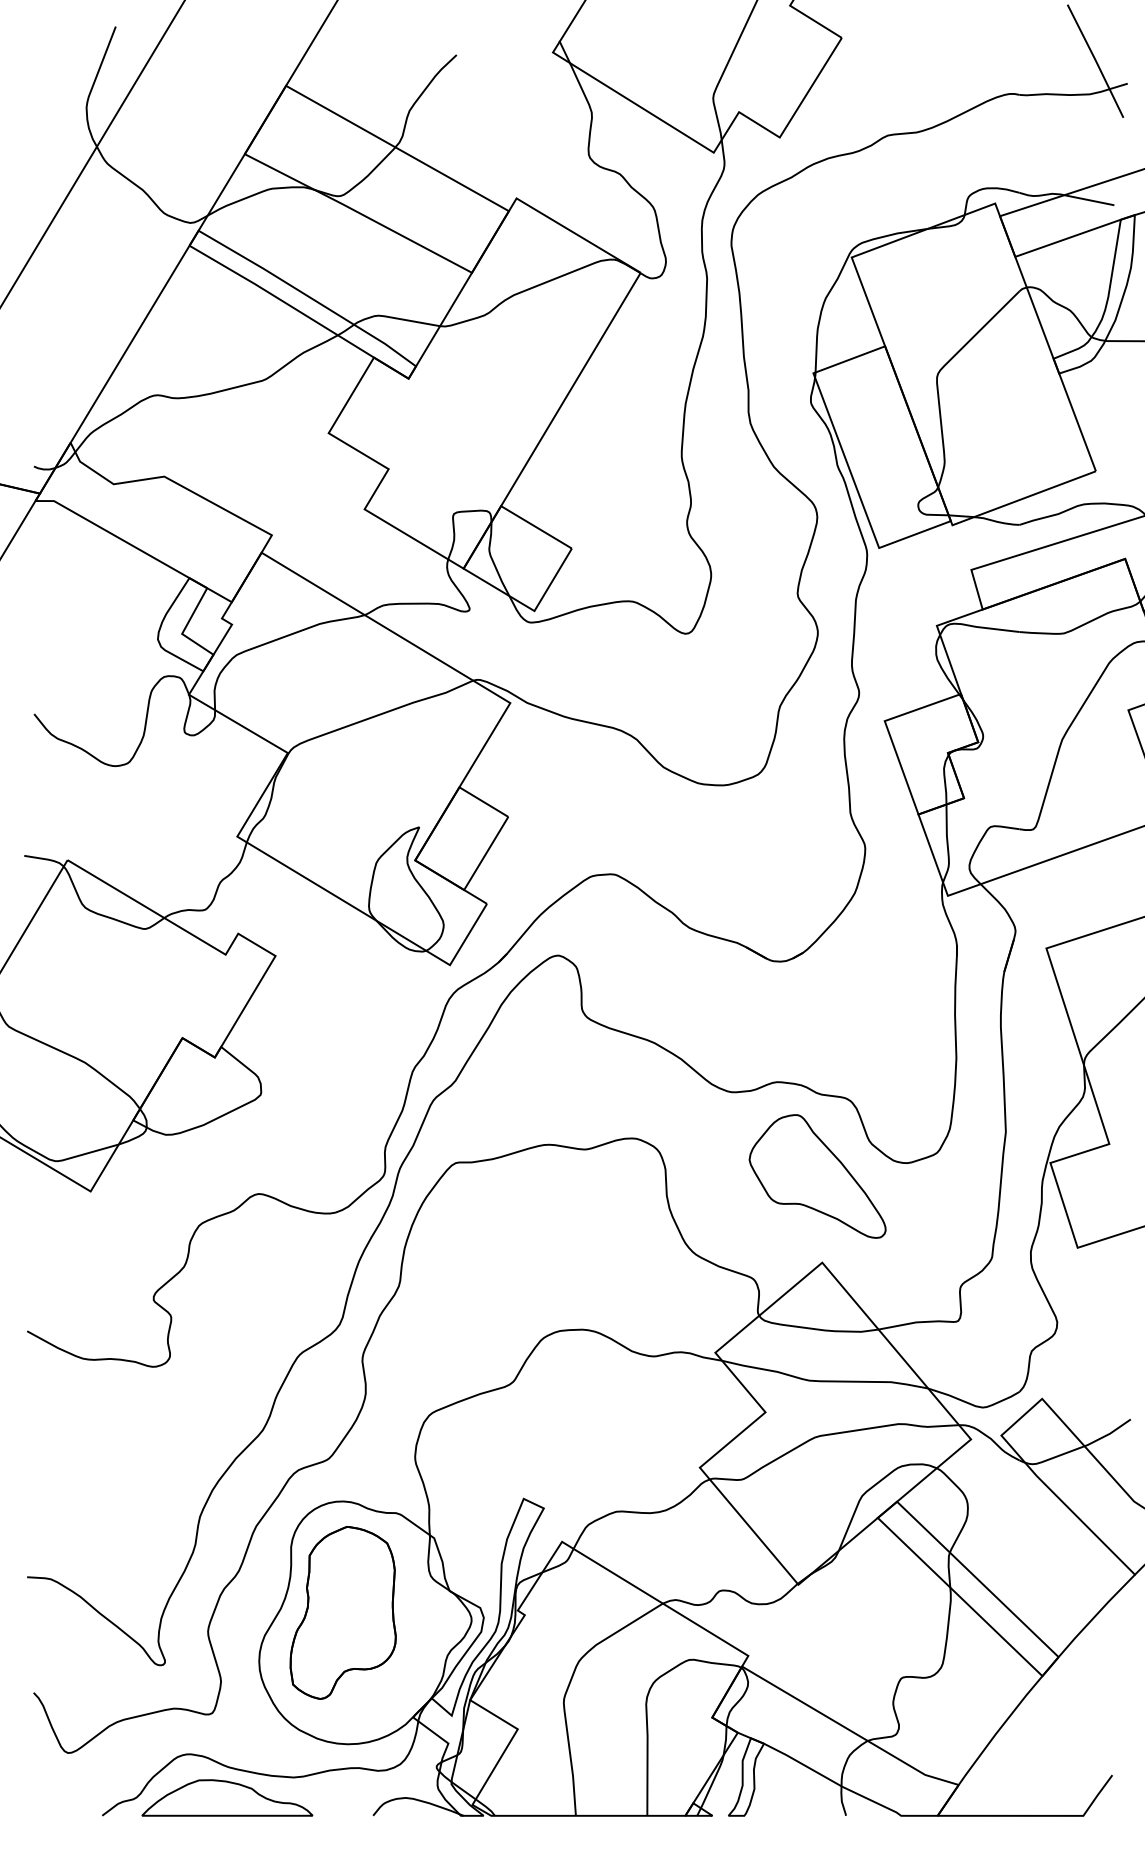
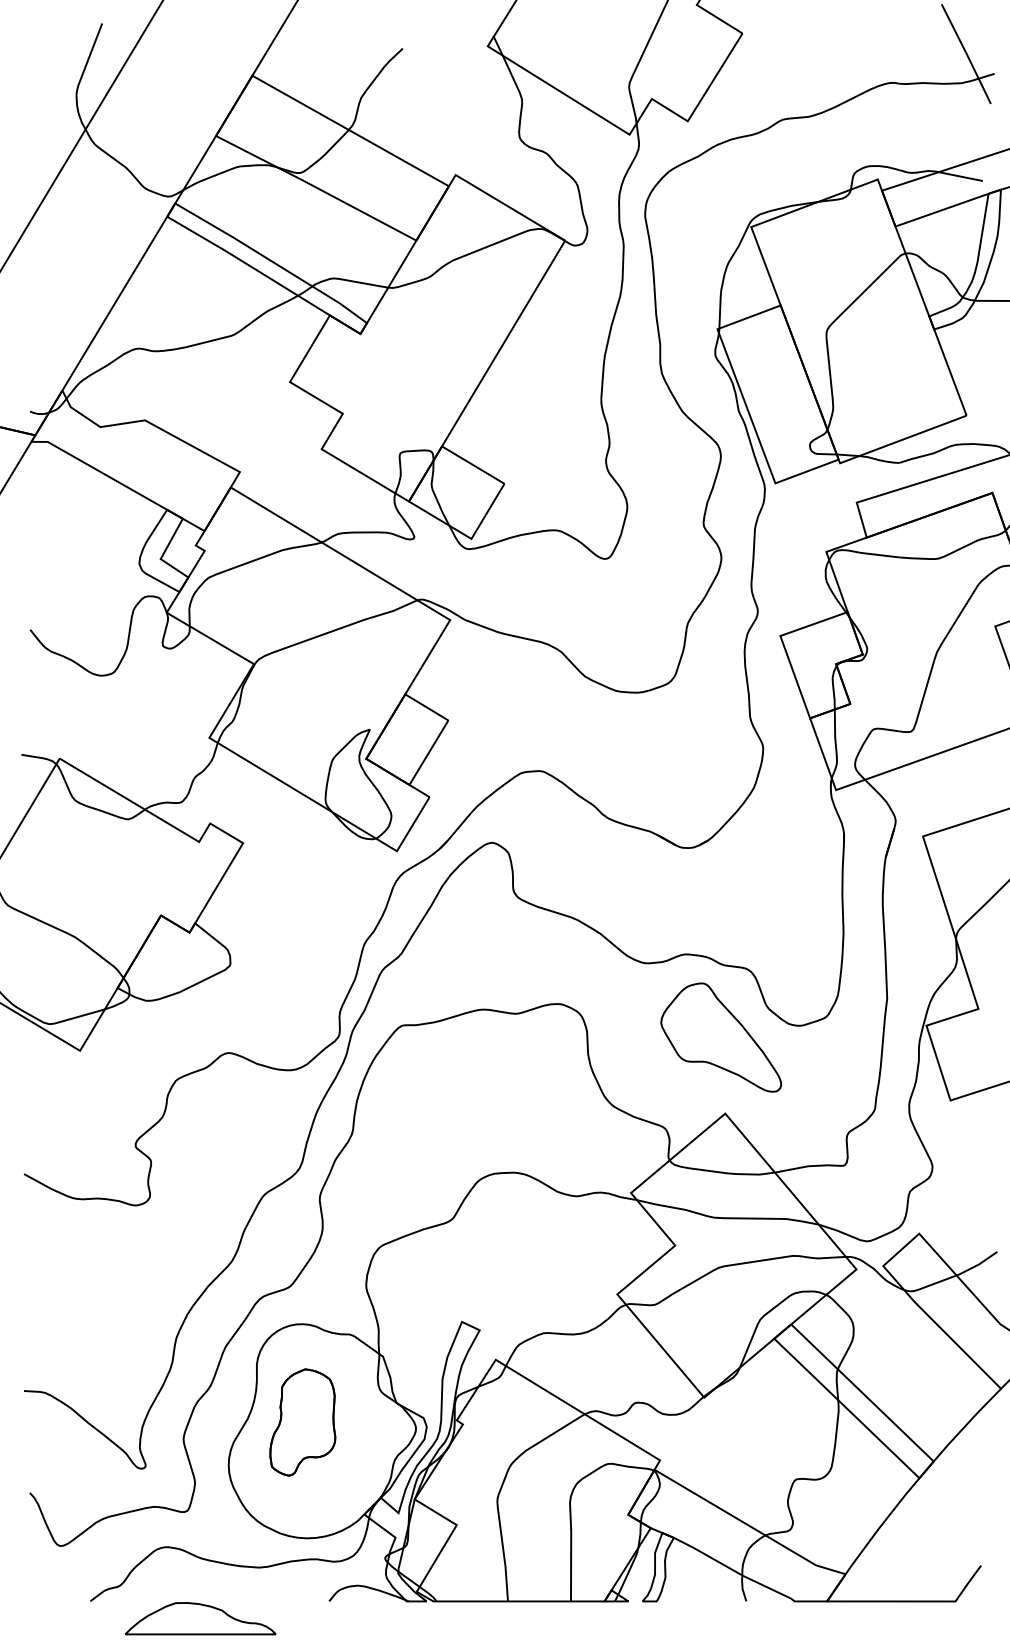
part: (342, 1612) -> (302, 1422), size x0.7
part: (227, 1797) -> (200, 1618), moved

